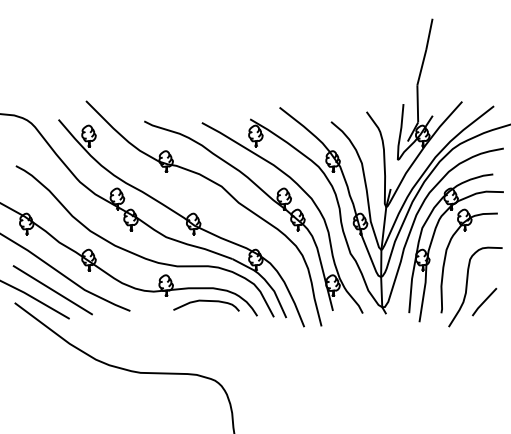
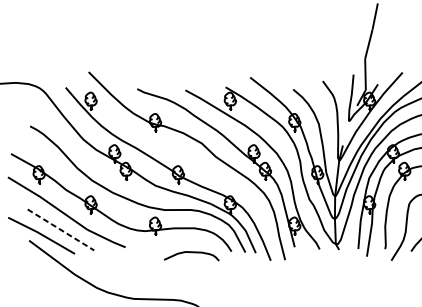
line: (52, 290) -> (60, 230), solid -> dashed
curve: (206, 301) -> (191, 252), moved

